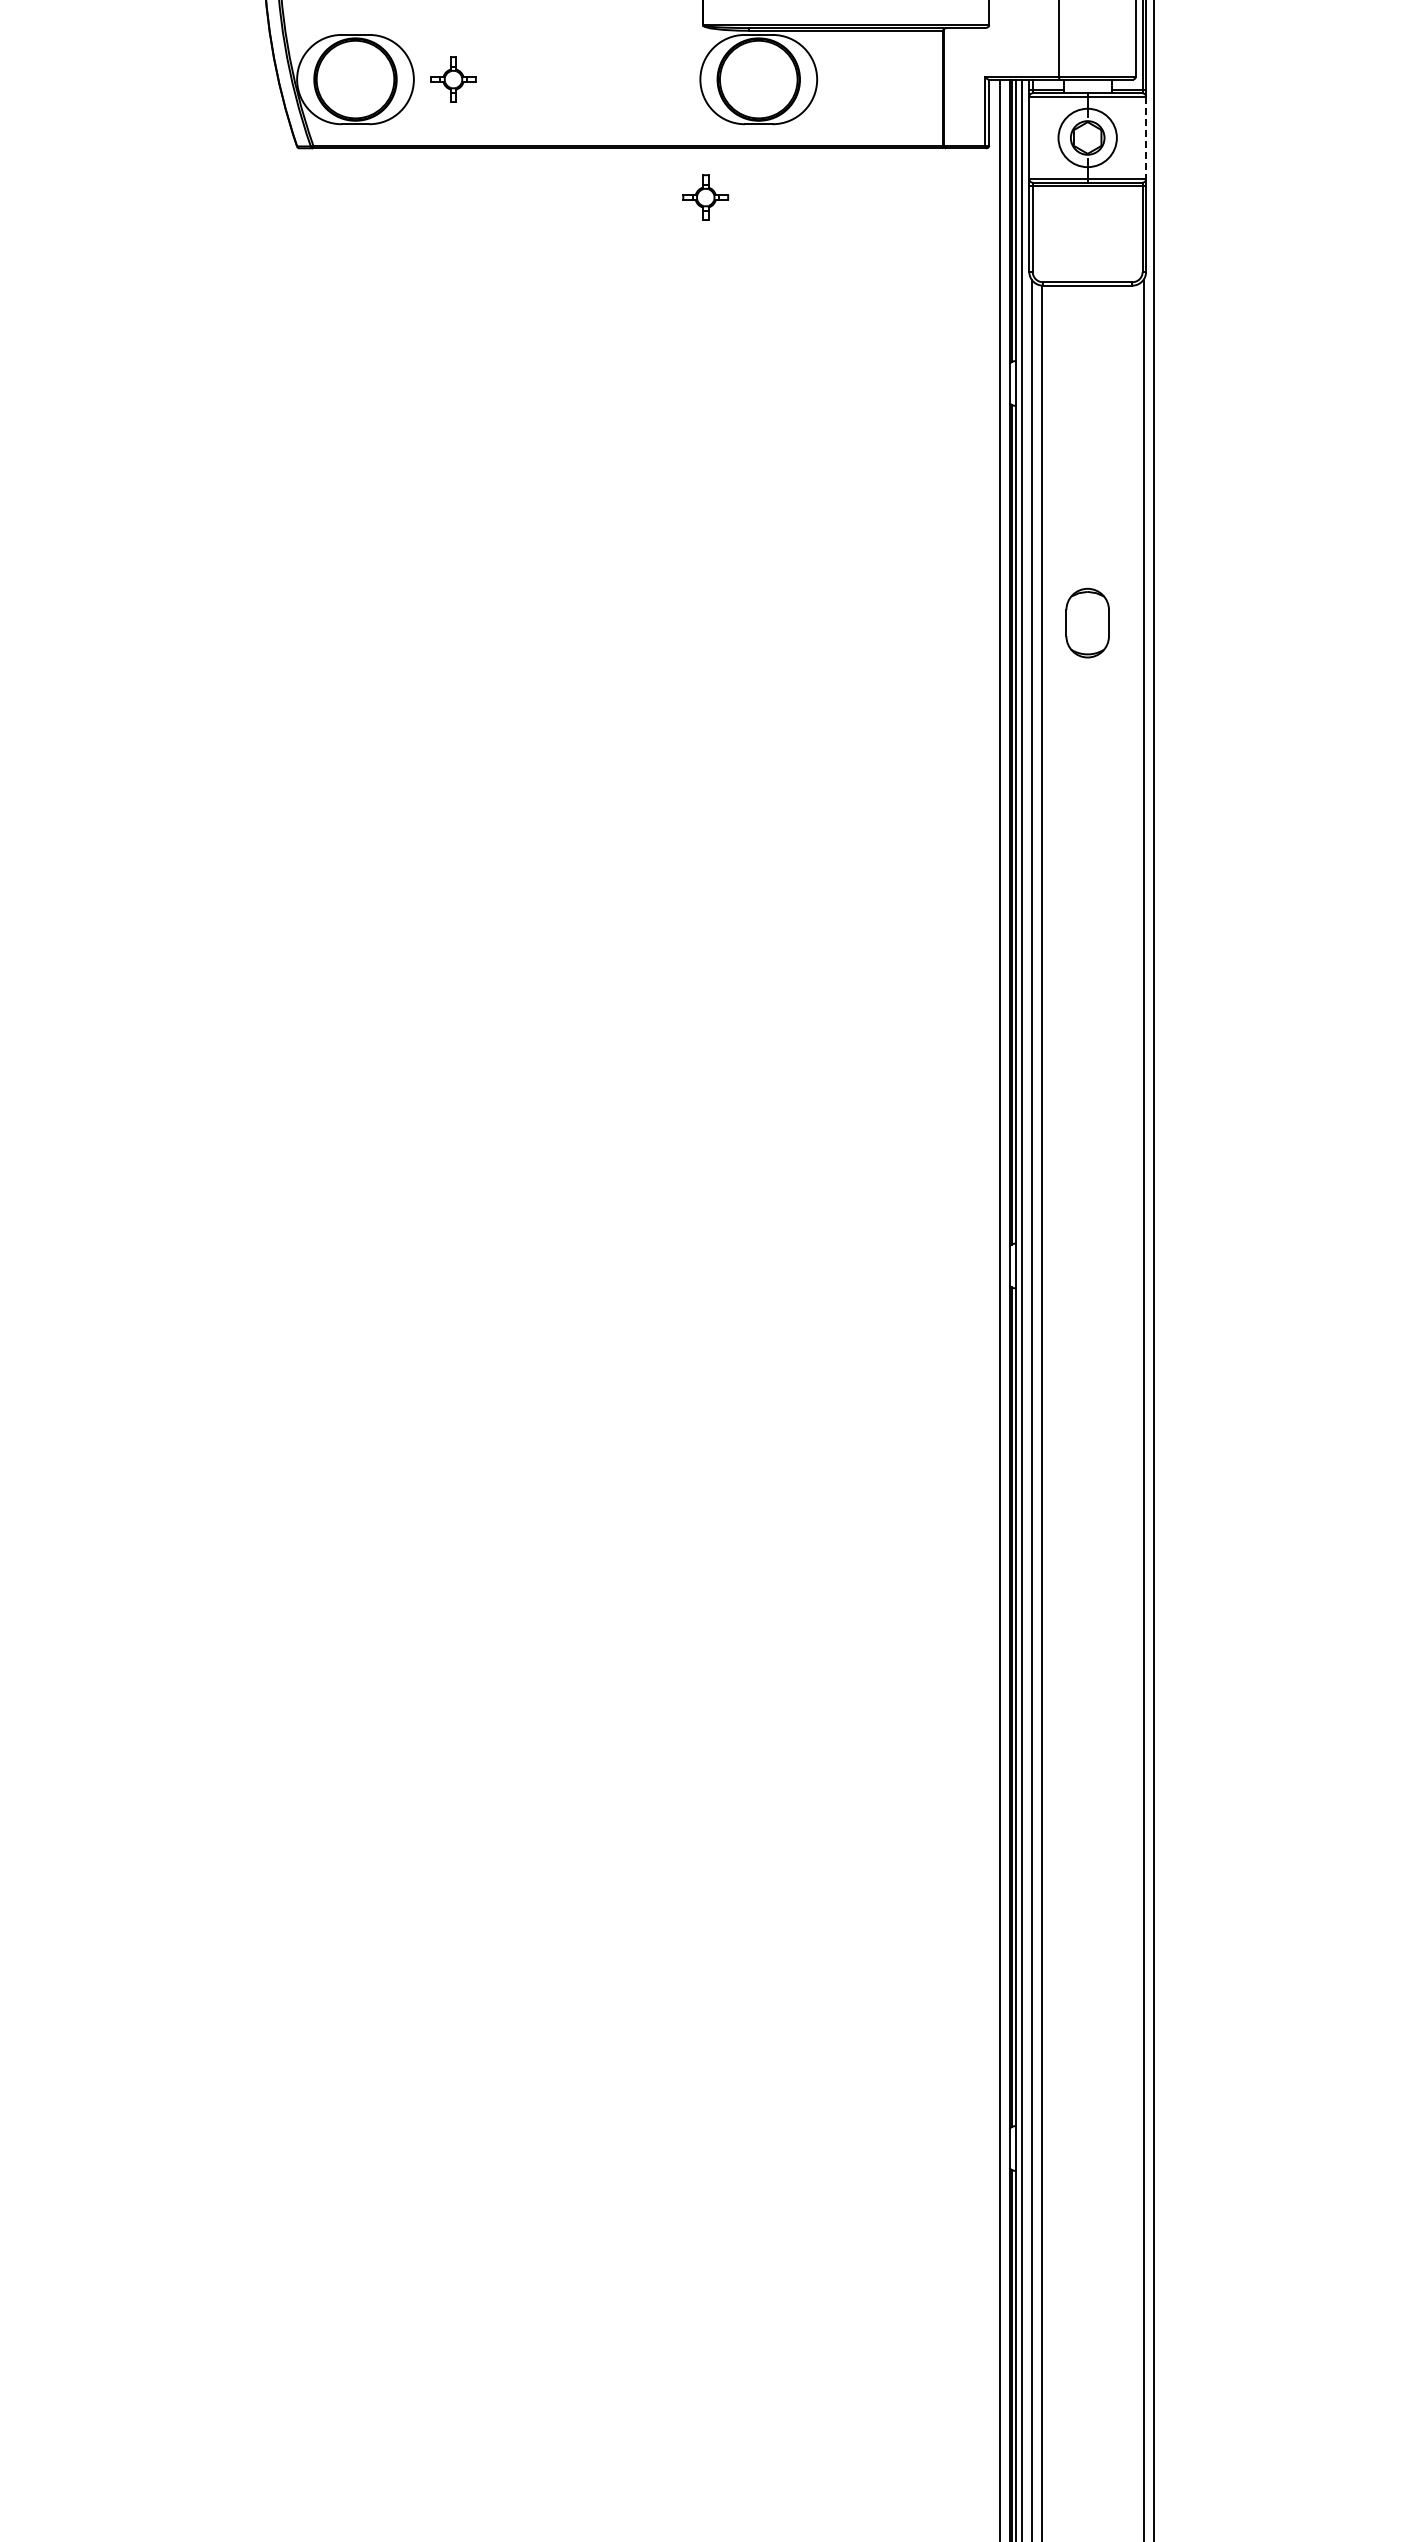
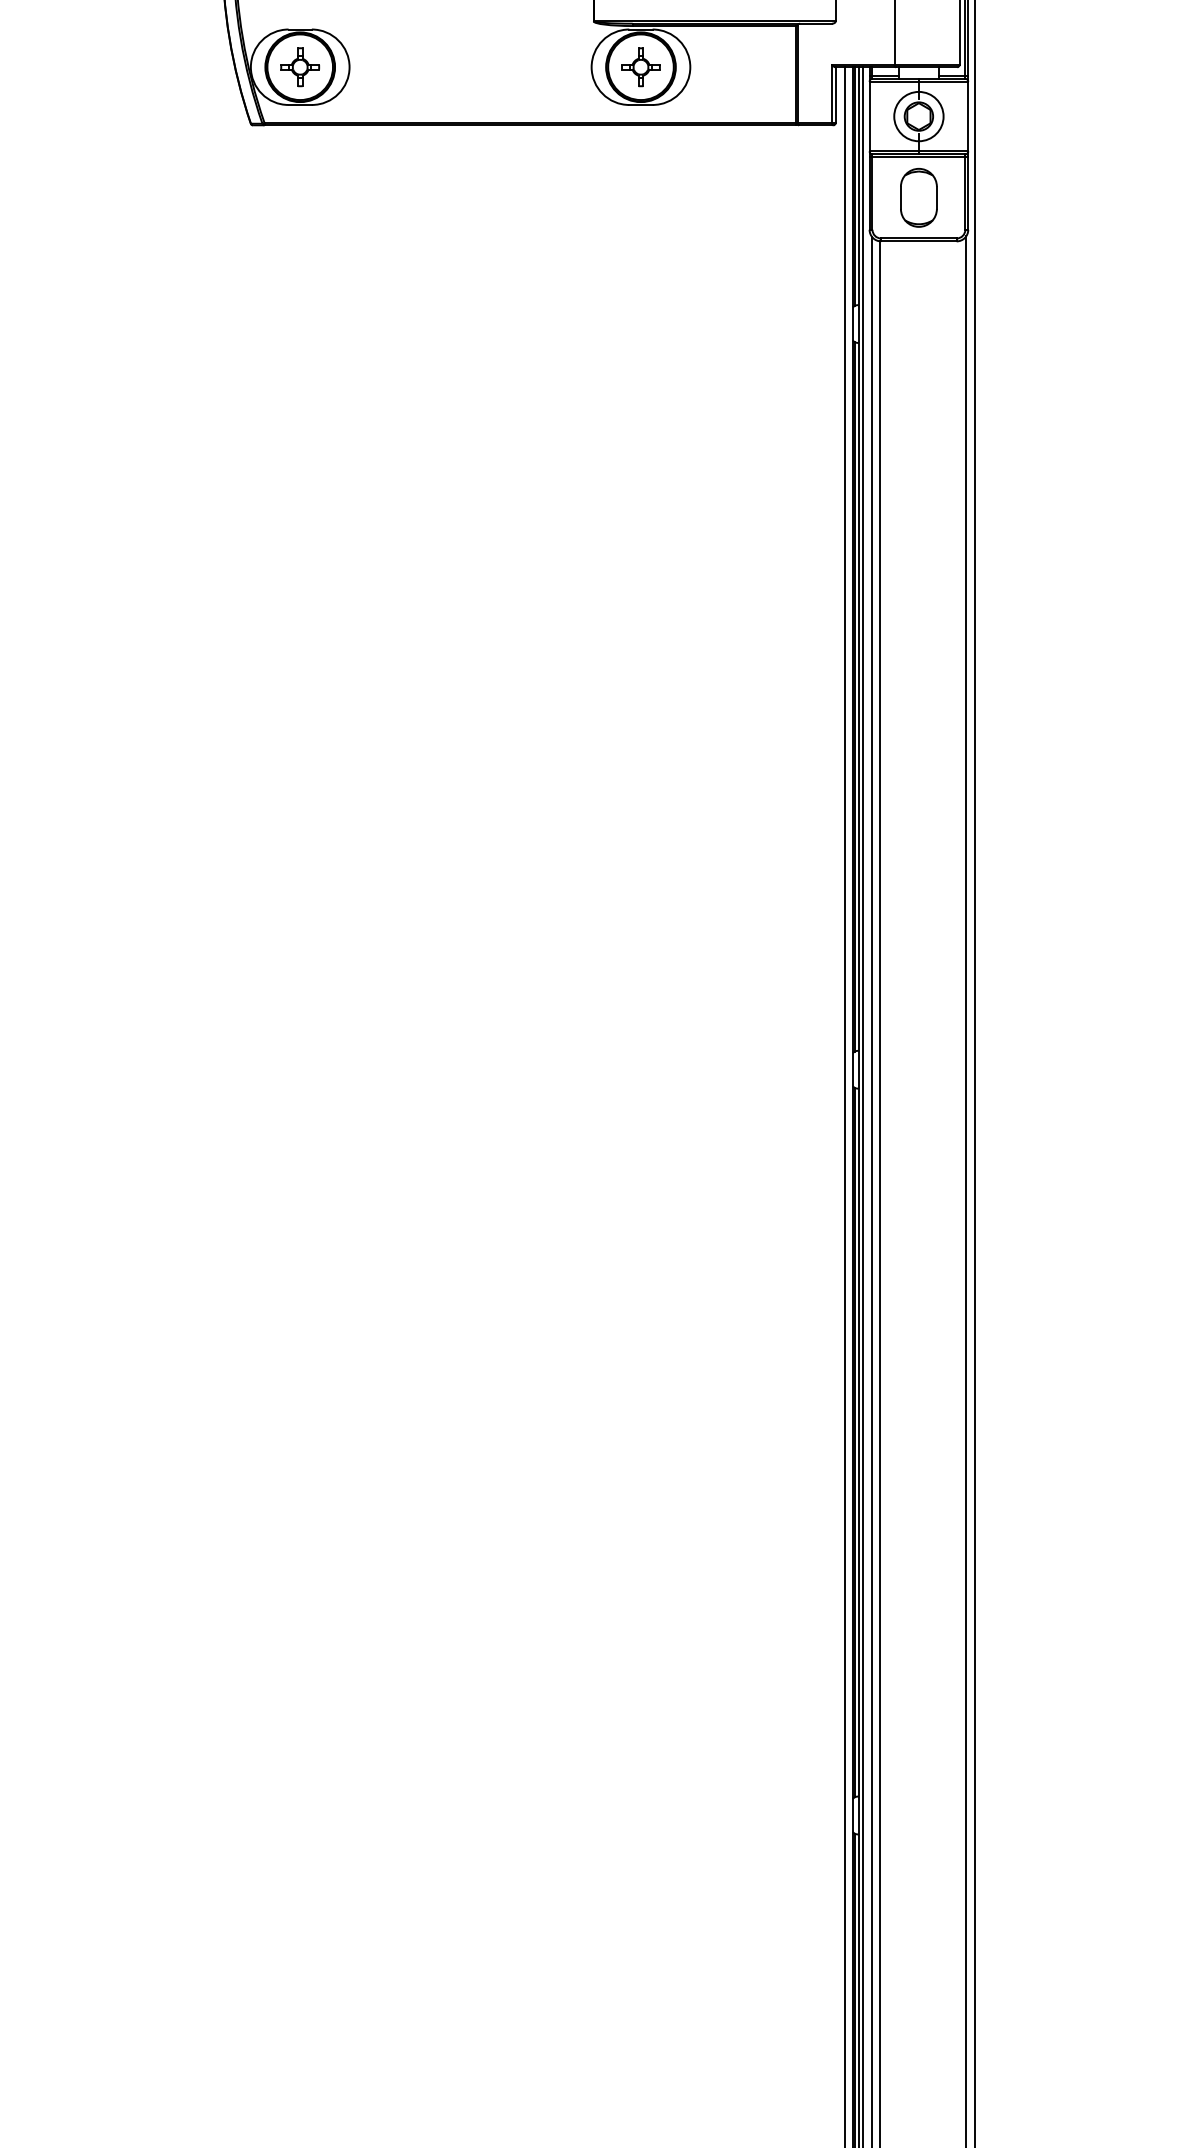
part: (453, 79) -> (300, 67), moved
line: (1146, 138) -> (968, 117), dashed -> solid
part: (705, 197) -> (640, 67), moved
part: (1087, 622) -> (918, 197), moved

